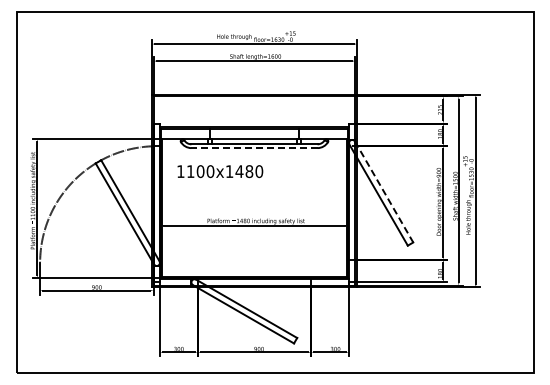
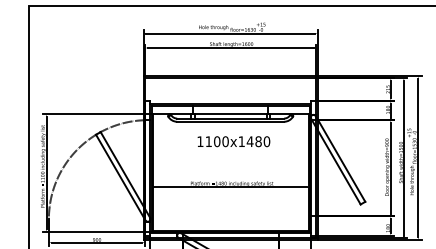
line: (254, 148) -> (230, 122), dashed -> solid
text: (220, 171) -> (234, 141), moved
line: (384, 192) -> (340, 159), dashed -> solid

